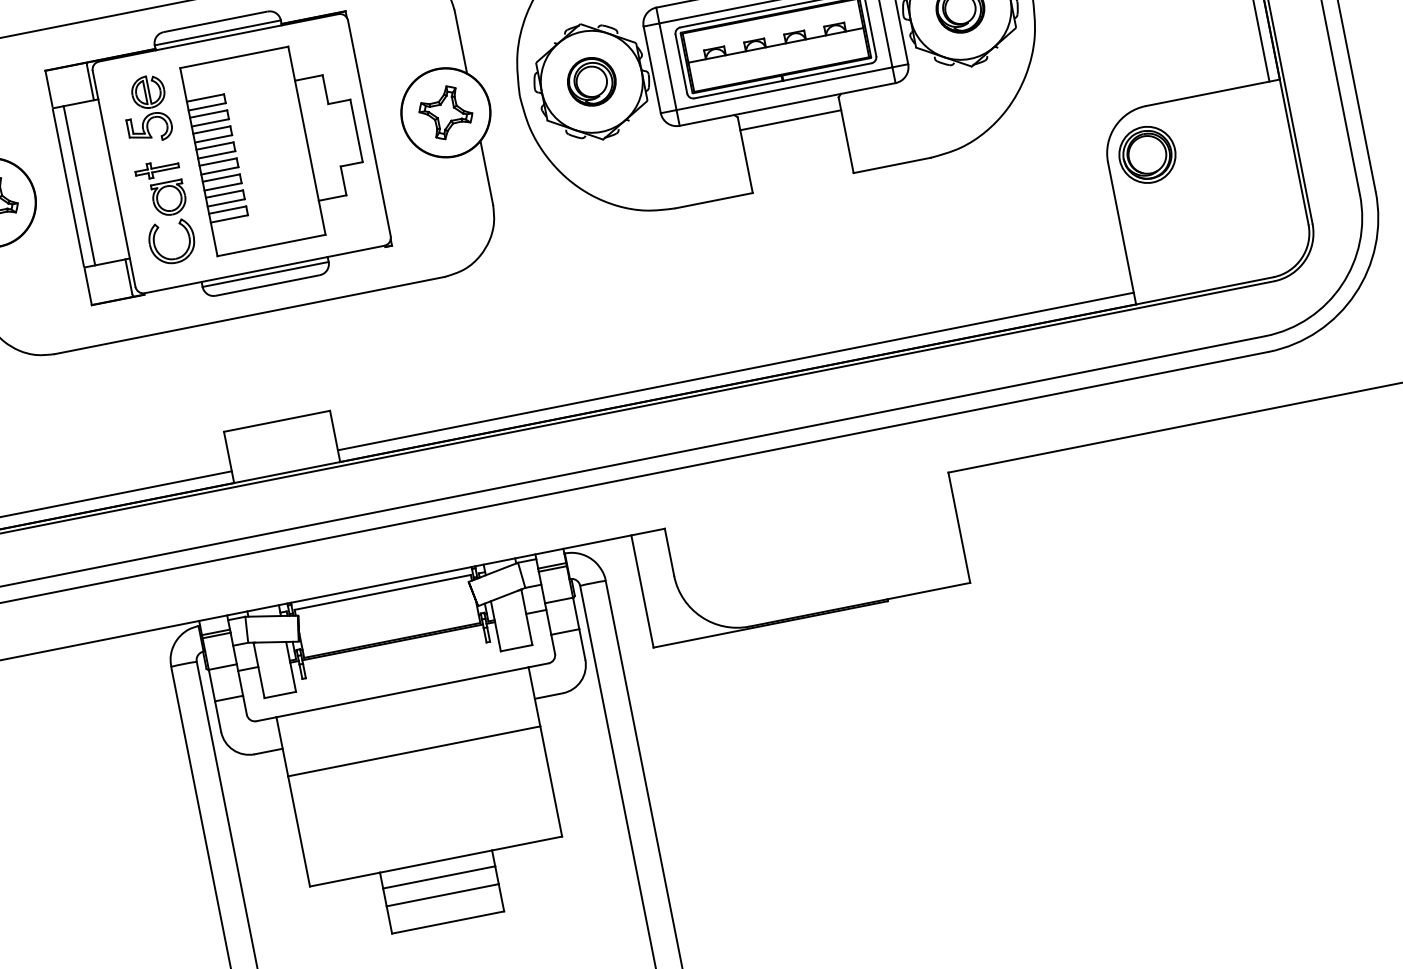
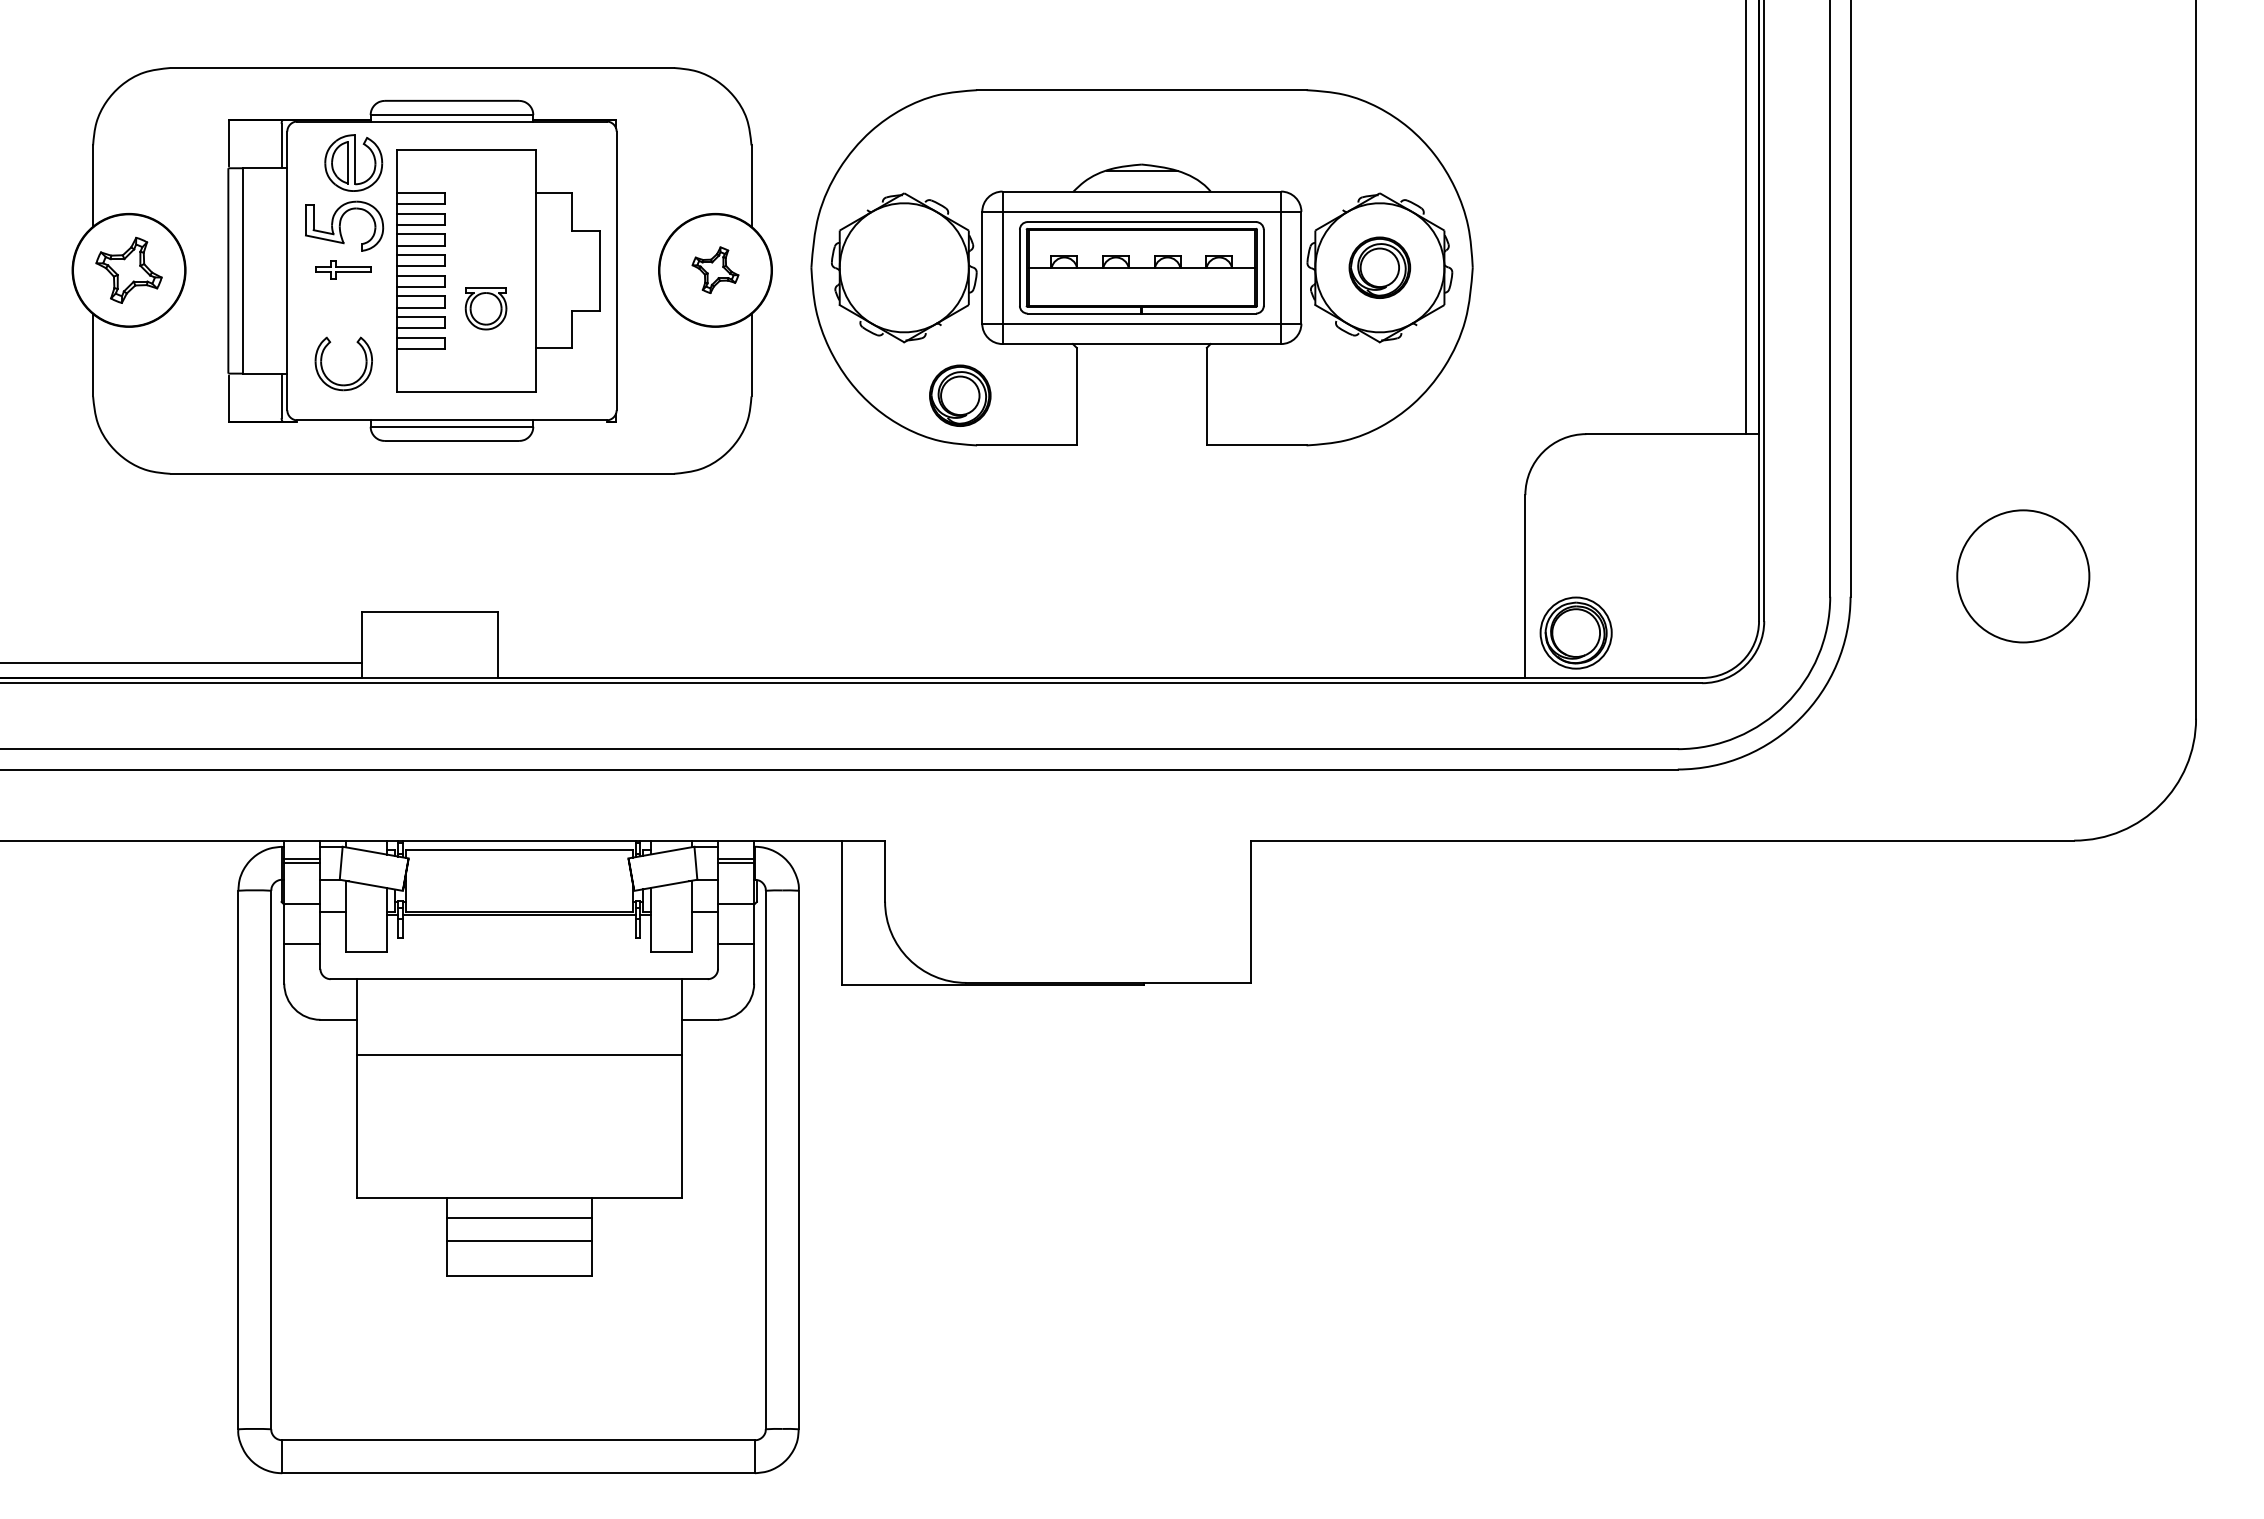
part: (591, 81) -> (960, 395), moved
part: (146, 109) -> (344, 192), size x1.4
part: (445, 112) -> (715, 269), size x0.7
line: (790, 120) -> (1141, 364), removed
part: (1146, 154) -> (1575, 632), moved
part: (168, 198) -> (485, 308), moved
line: (735, 371) -> (1011, 662), removed

